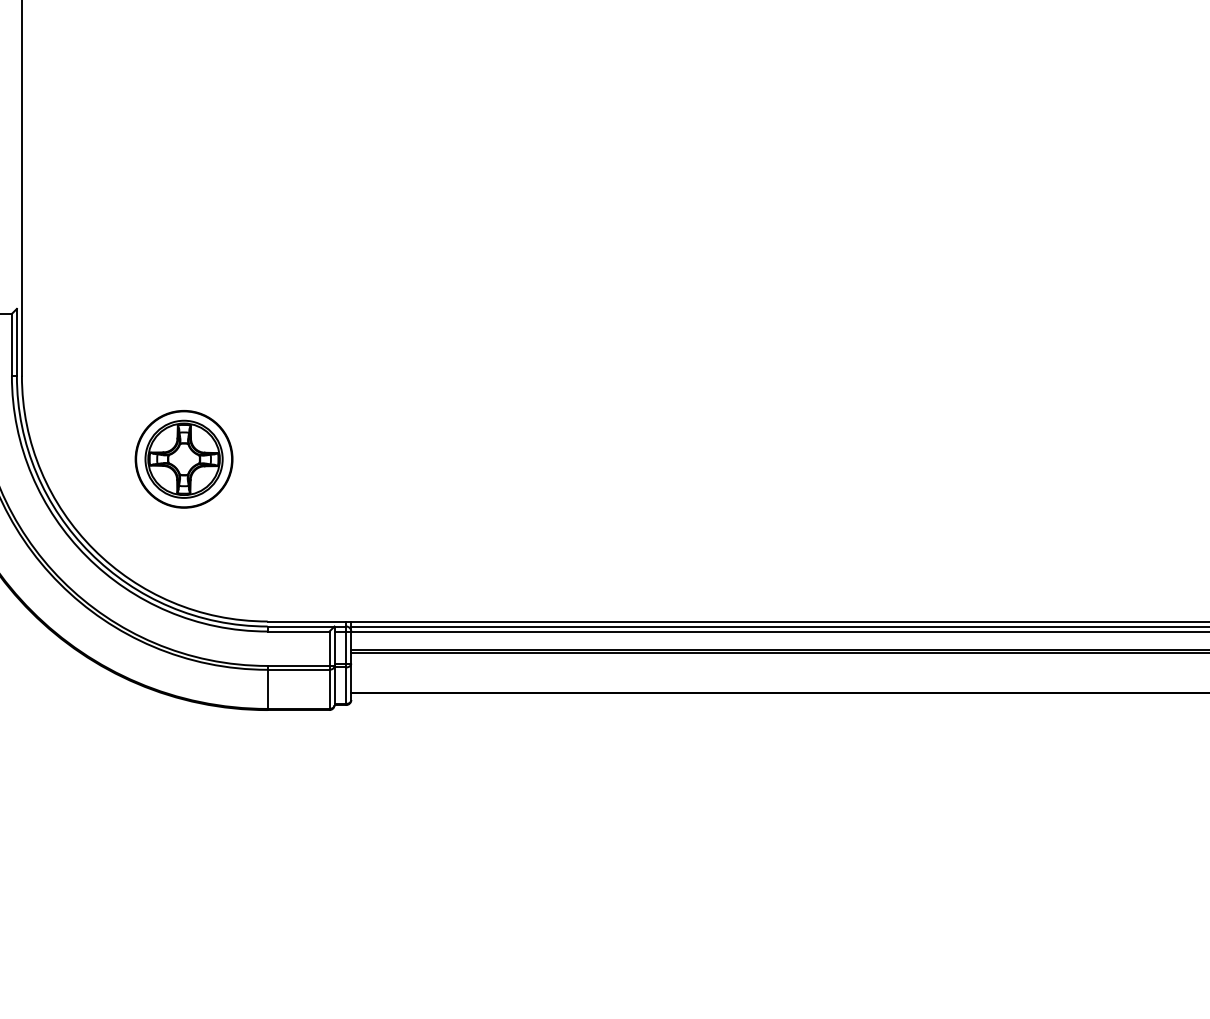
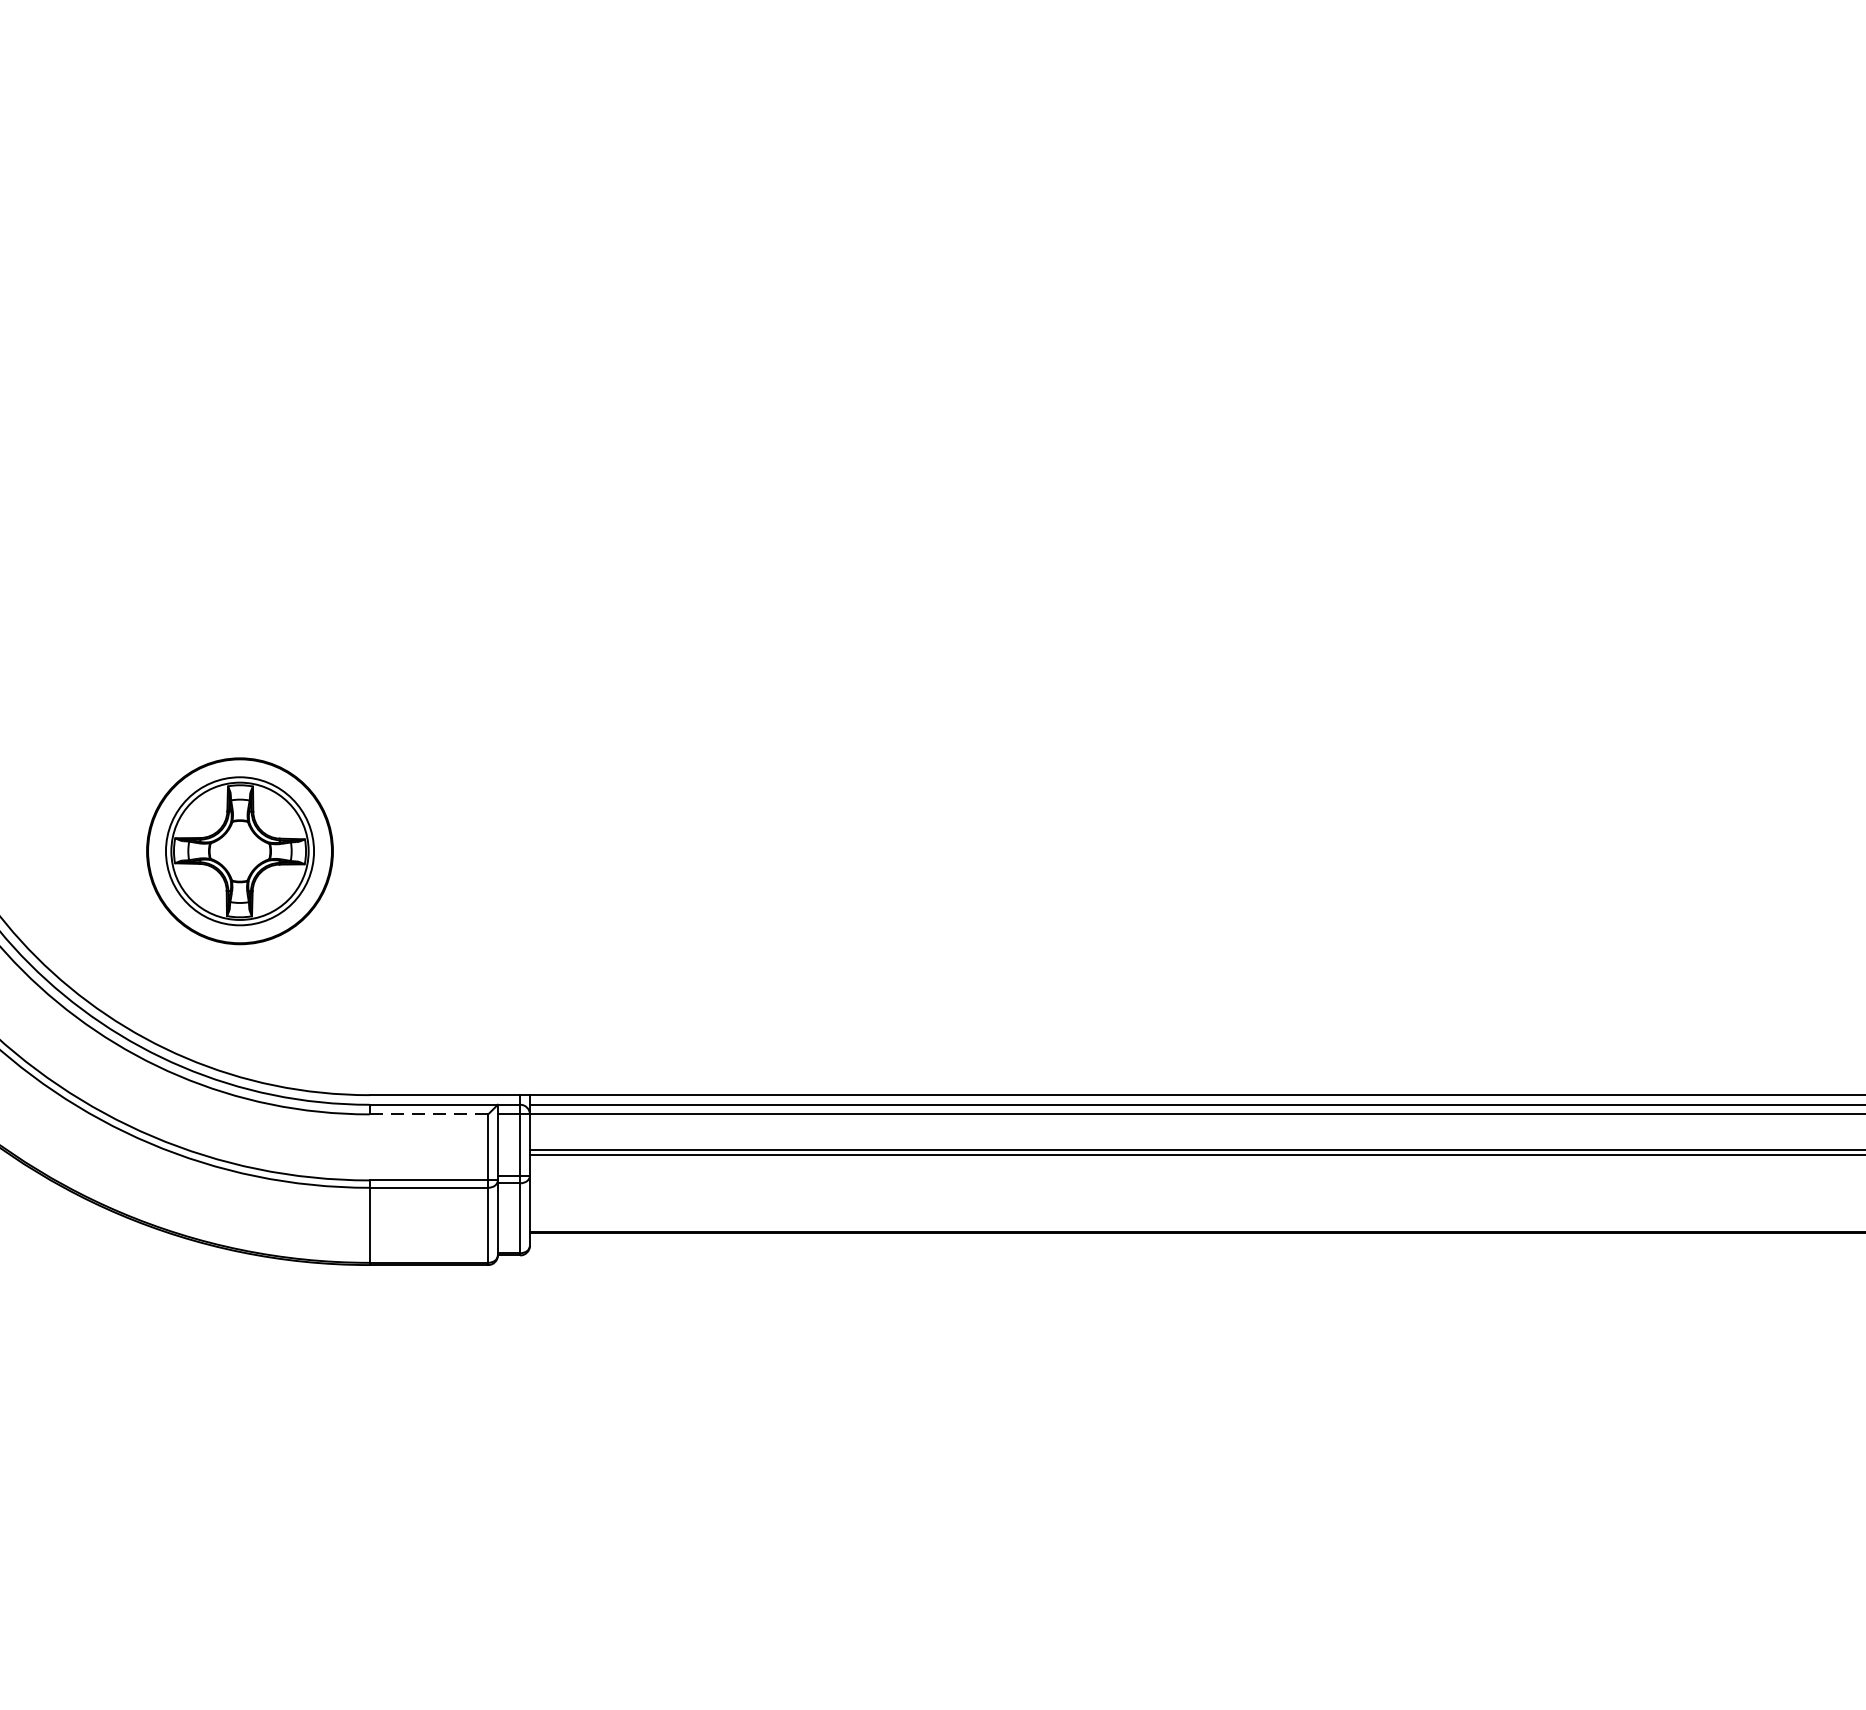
part: (183, 459) -> (238, 851), moved
line: (298, 631) -> (428, 1114), solid -> dashed

